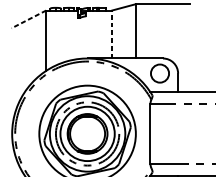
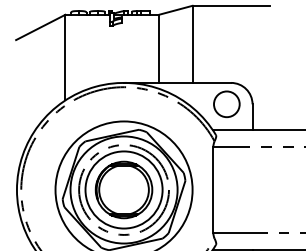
line: (28, 19) -> (40, 27), dashed -> solid
line: (112, 34) -> (159, 48), dashed -> solid

